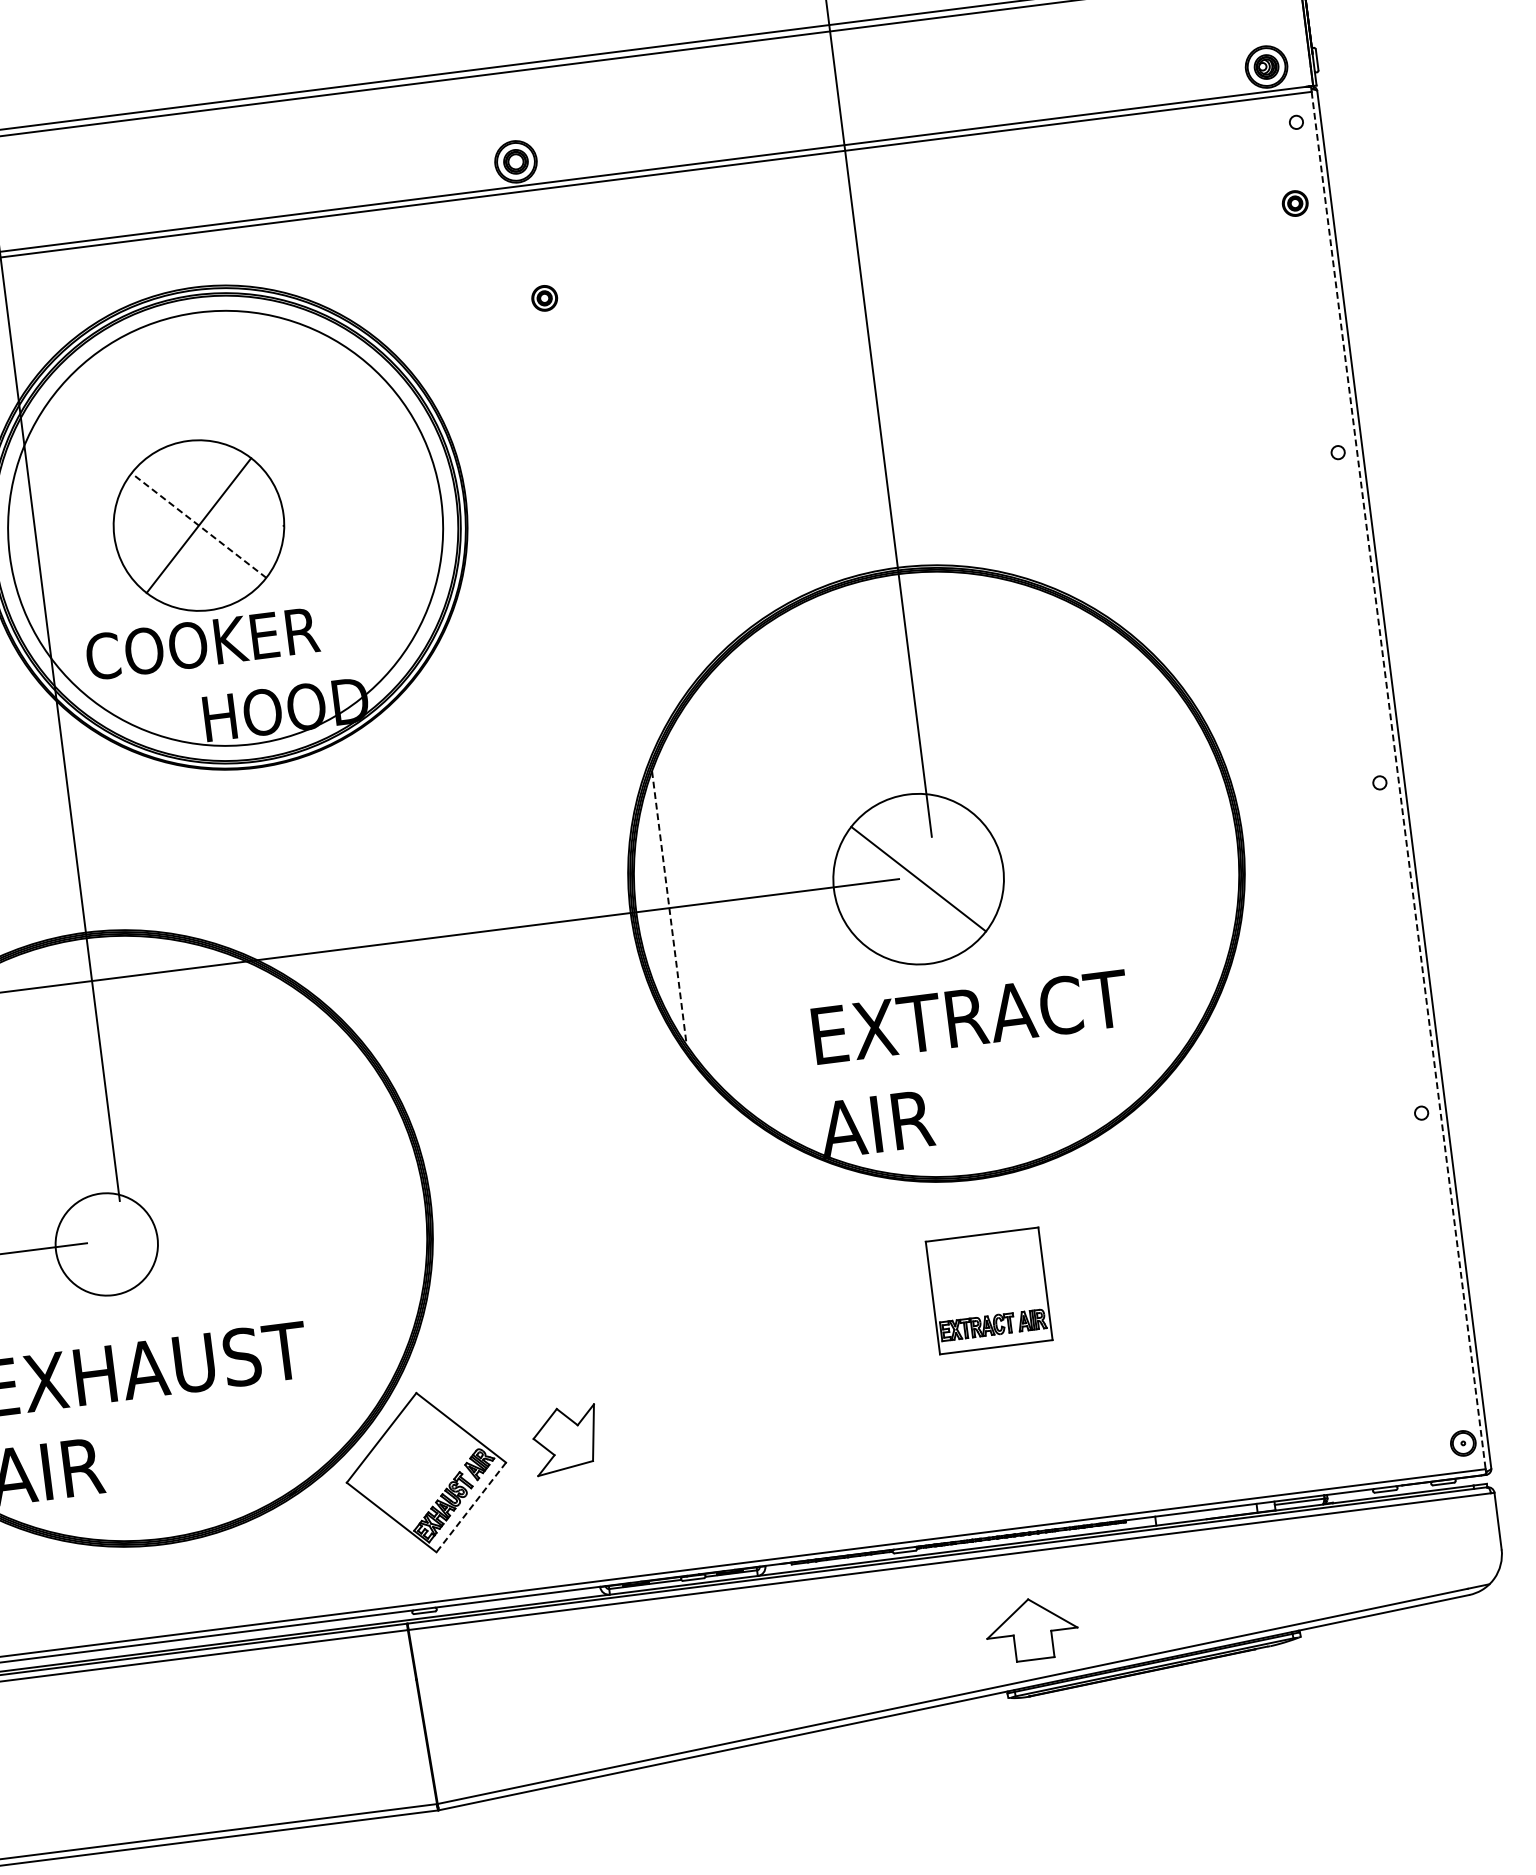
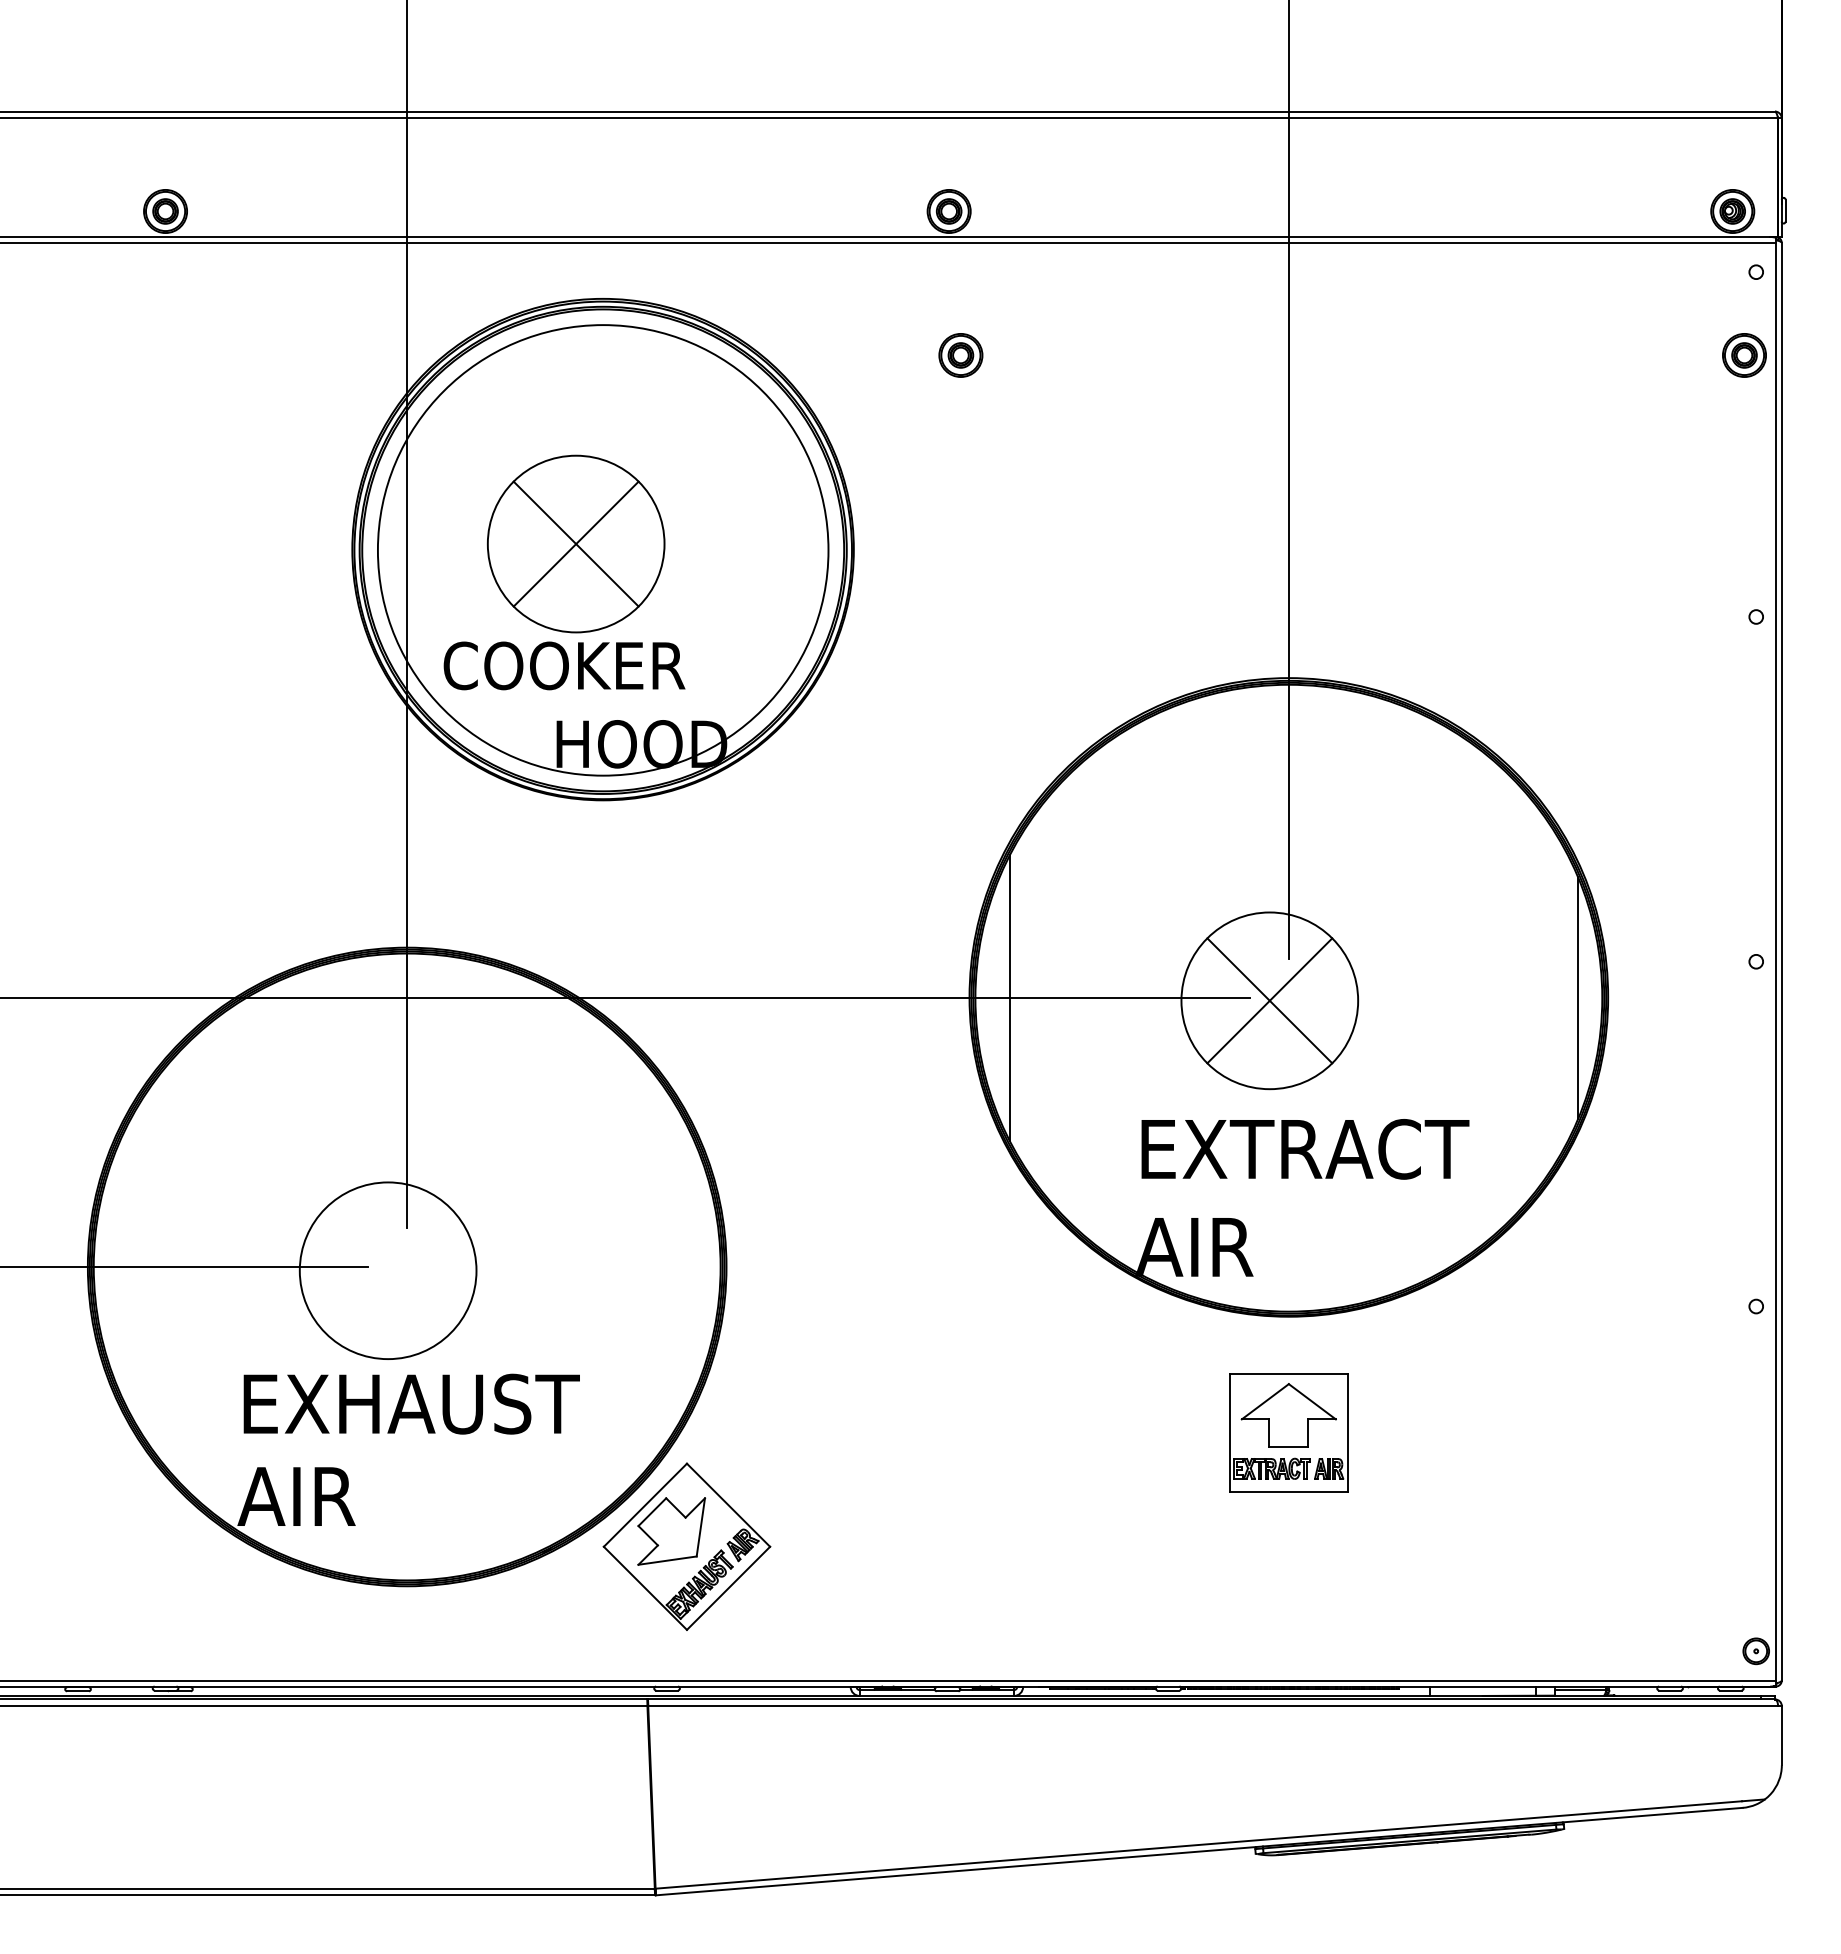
part: (1295, 203) -> (1744, 355), size x1.67
part: (544, 298) -> (960, 355), size x1.67
line: (198, 525) -> (575, 543), dashed -> solid
line: (1398, 780) -> (1775, 961), dashed -> solid
line: (1214, 839) -> (1578, 998), added
line: (918, 878) -> (1269, 1000), added
line: (669, 908) -> (1009, 998), dashed -> solid
circle: (106, 1244) -> (387, 1270), size x1.67
part: (565, 1440) -> (671, 1531), moved
line: (471, 1507) -> (728, 1588), dashed -> solid
part: (1031, 1629) -> (1288, 1415), moved

